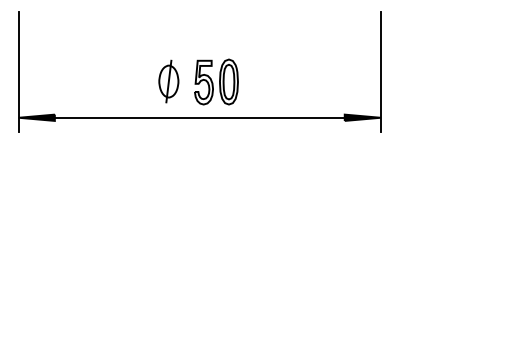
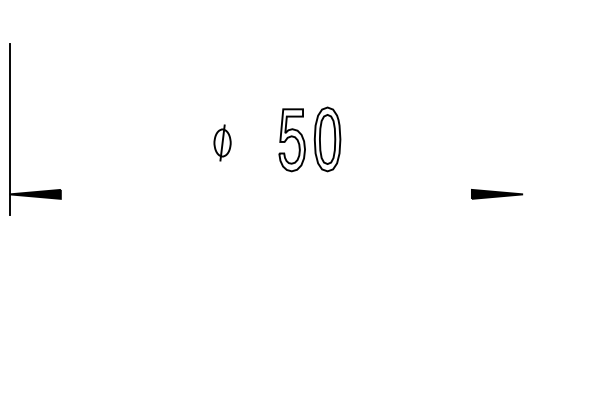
line: (380, 71) -> (522, 128), removed
part: (168, 81) -> (221, 142), size x0.6
part: (216, 81) -> (309, 138), moved
line: (199, 117) -> (265, 193), removed

